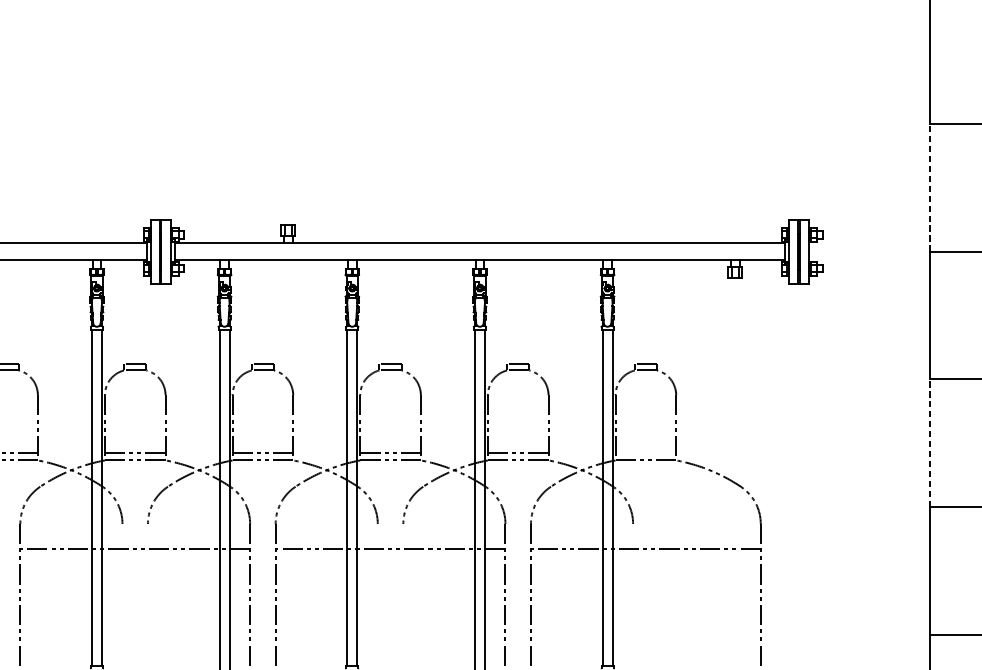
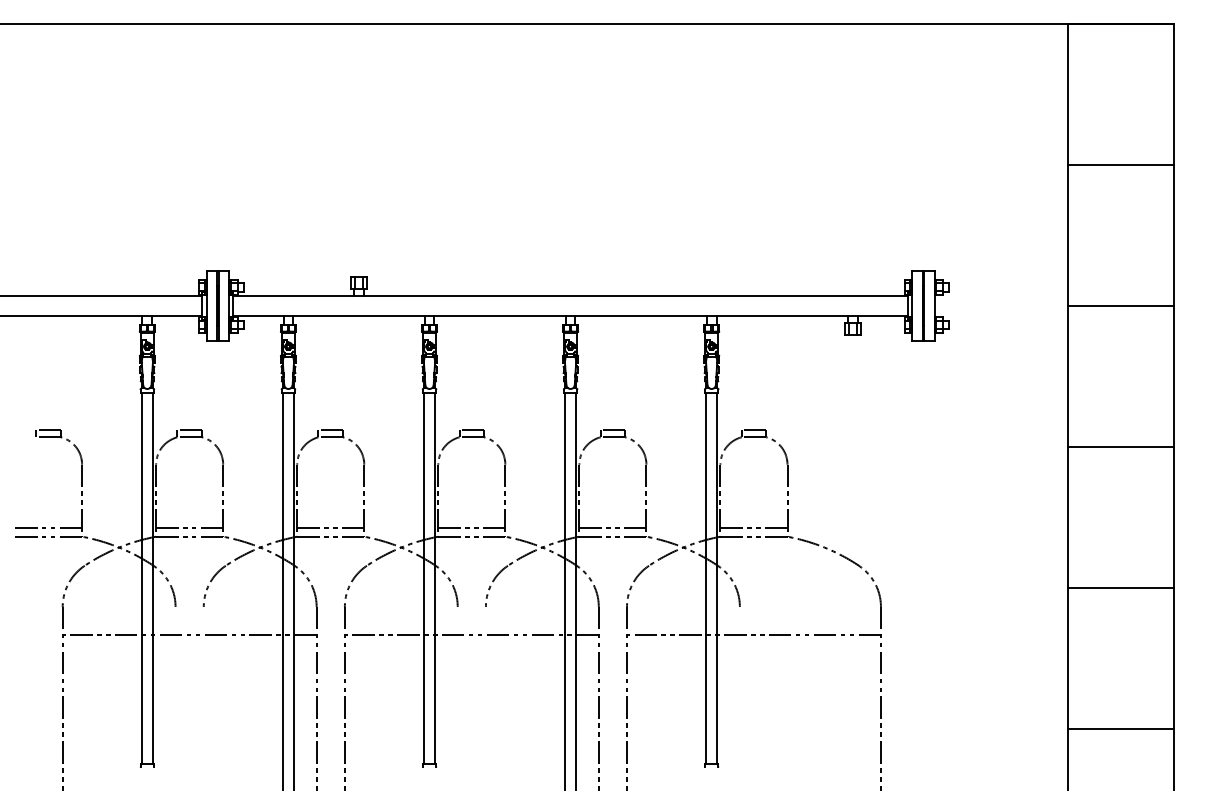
line: (929, 187) -> (1067, 235), dashed -> solid
line: (929, 443) -> (1067, 517), dashed -> solid
line: (645, 452) -> (753, 528), added

